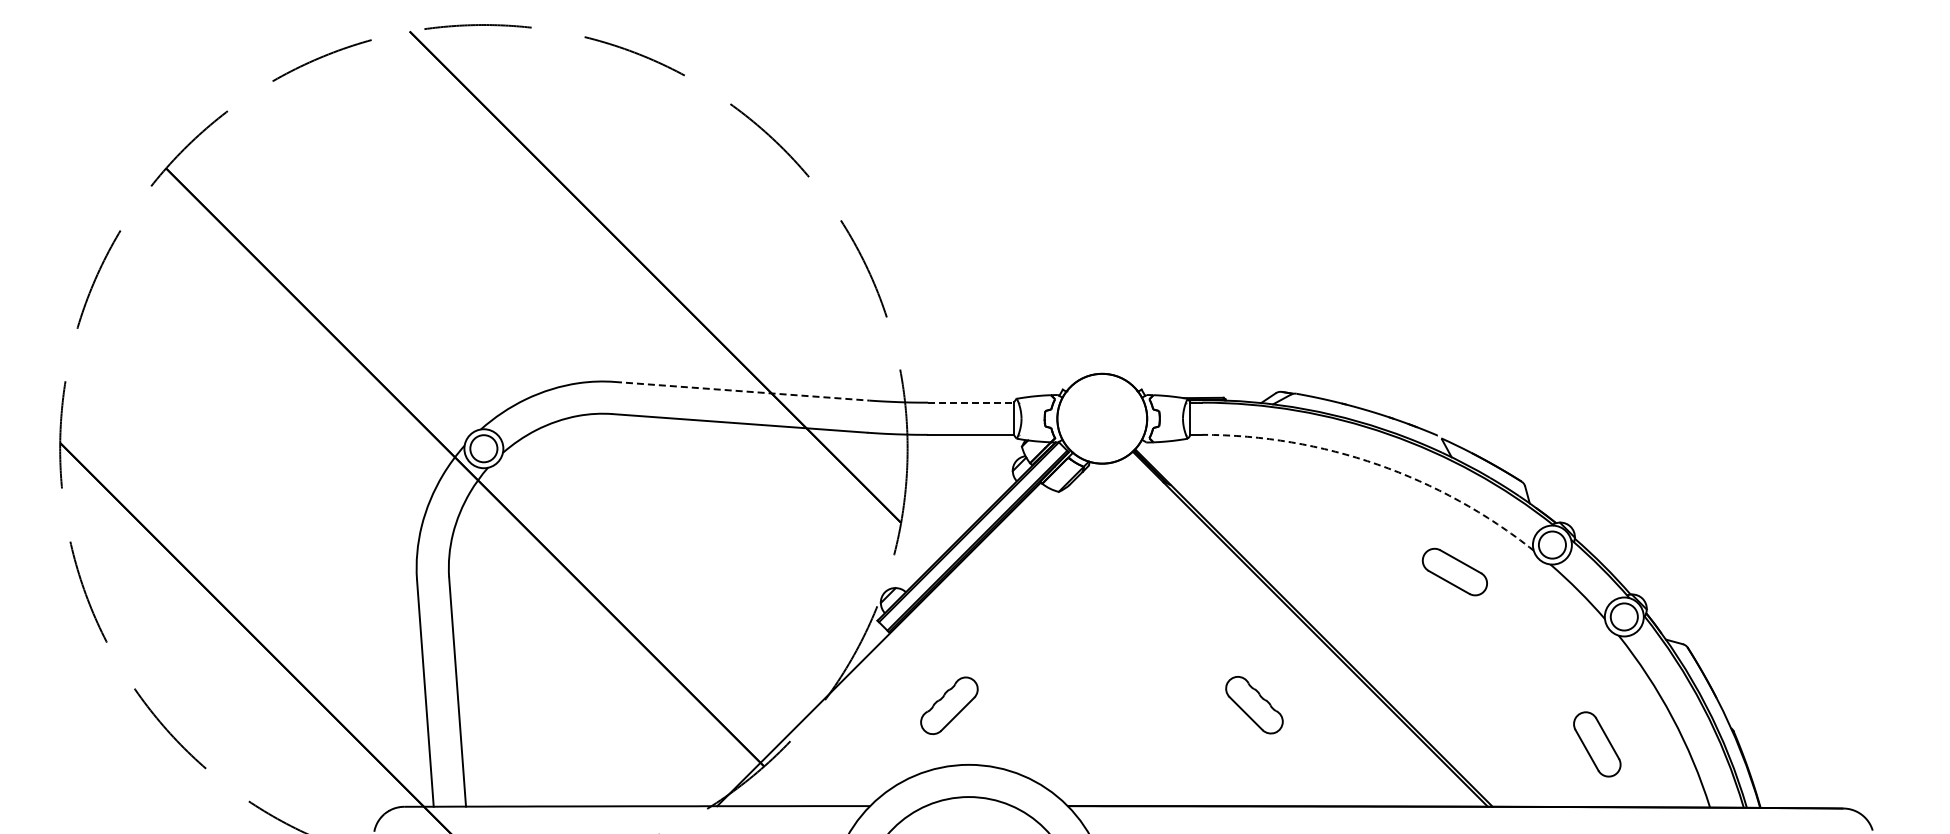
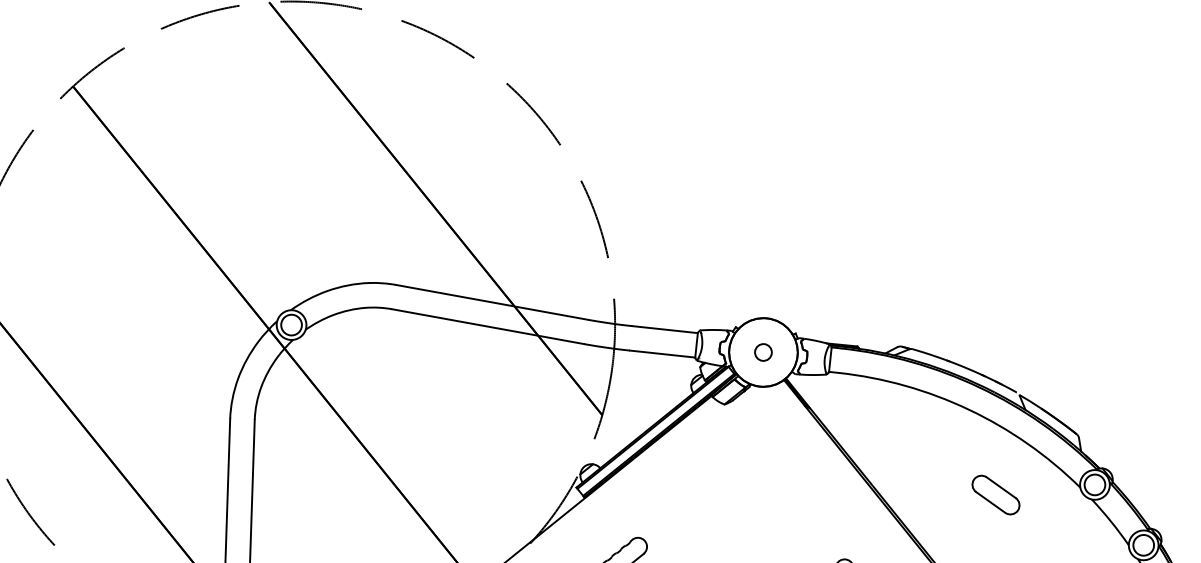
line: (742, 391) -> (492, 302), dashed -> solid
line: (971, 402) -> (665, 329), dashed -> solid
circle: (1102, 418) -> (763, 352), added
arc: (1377, 464) -> (968, 409), dashed -> solid
part: (1454, 571) -> (995, 494), moved

